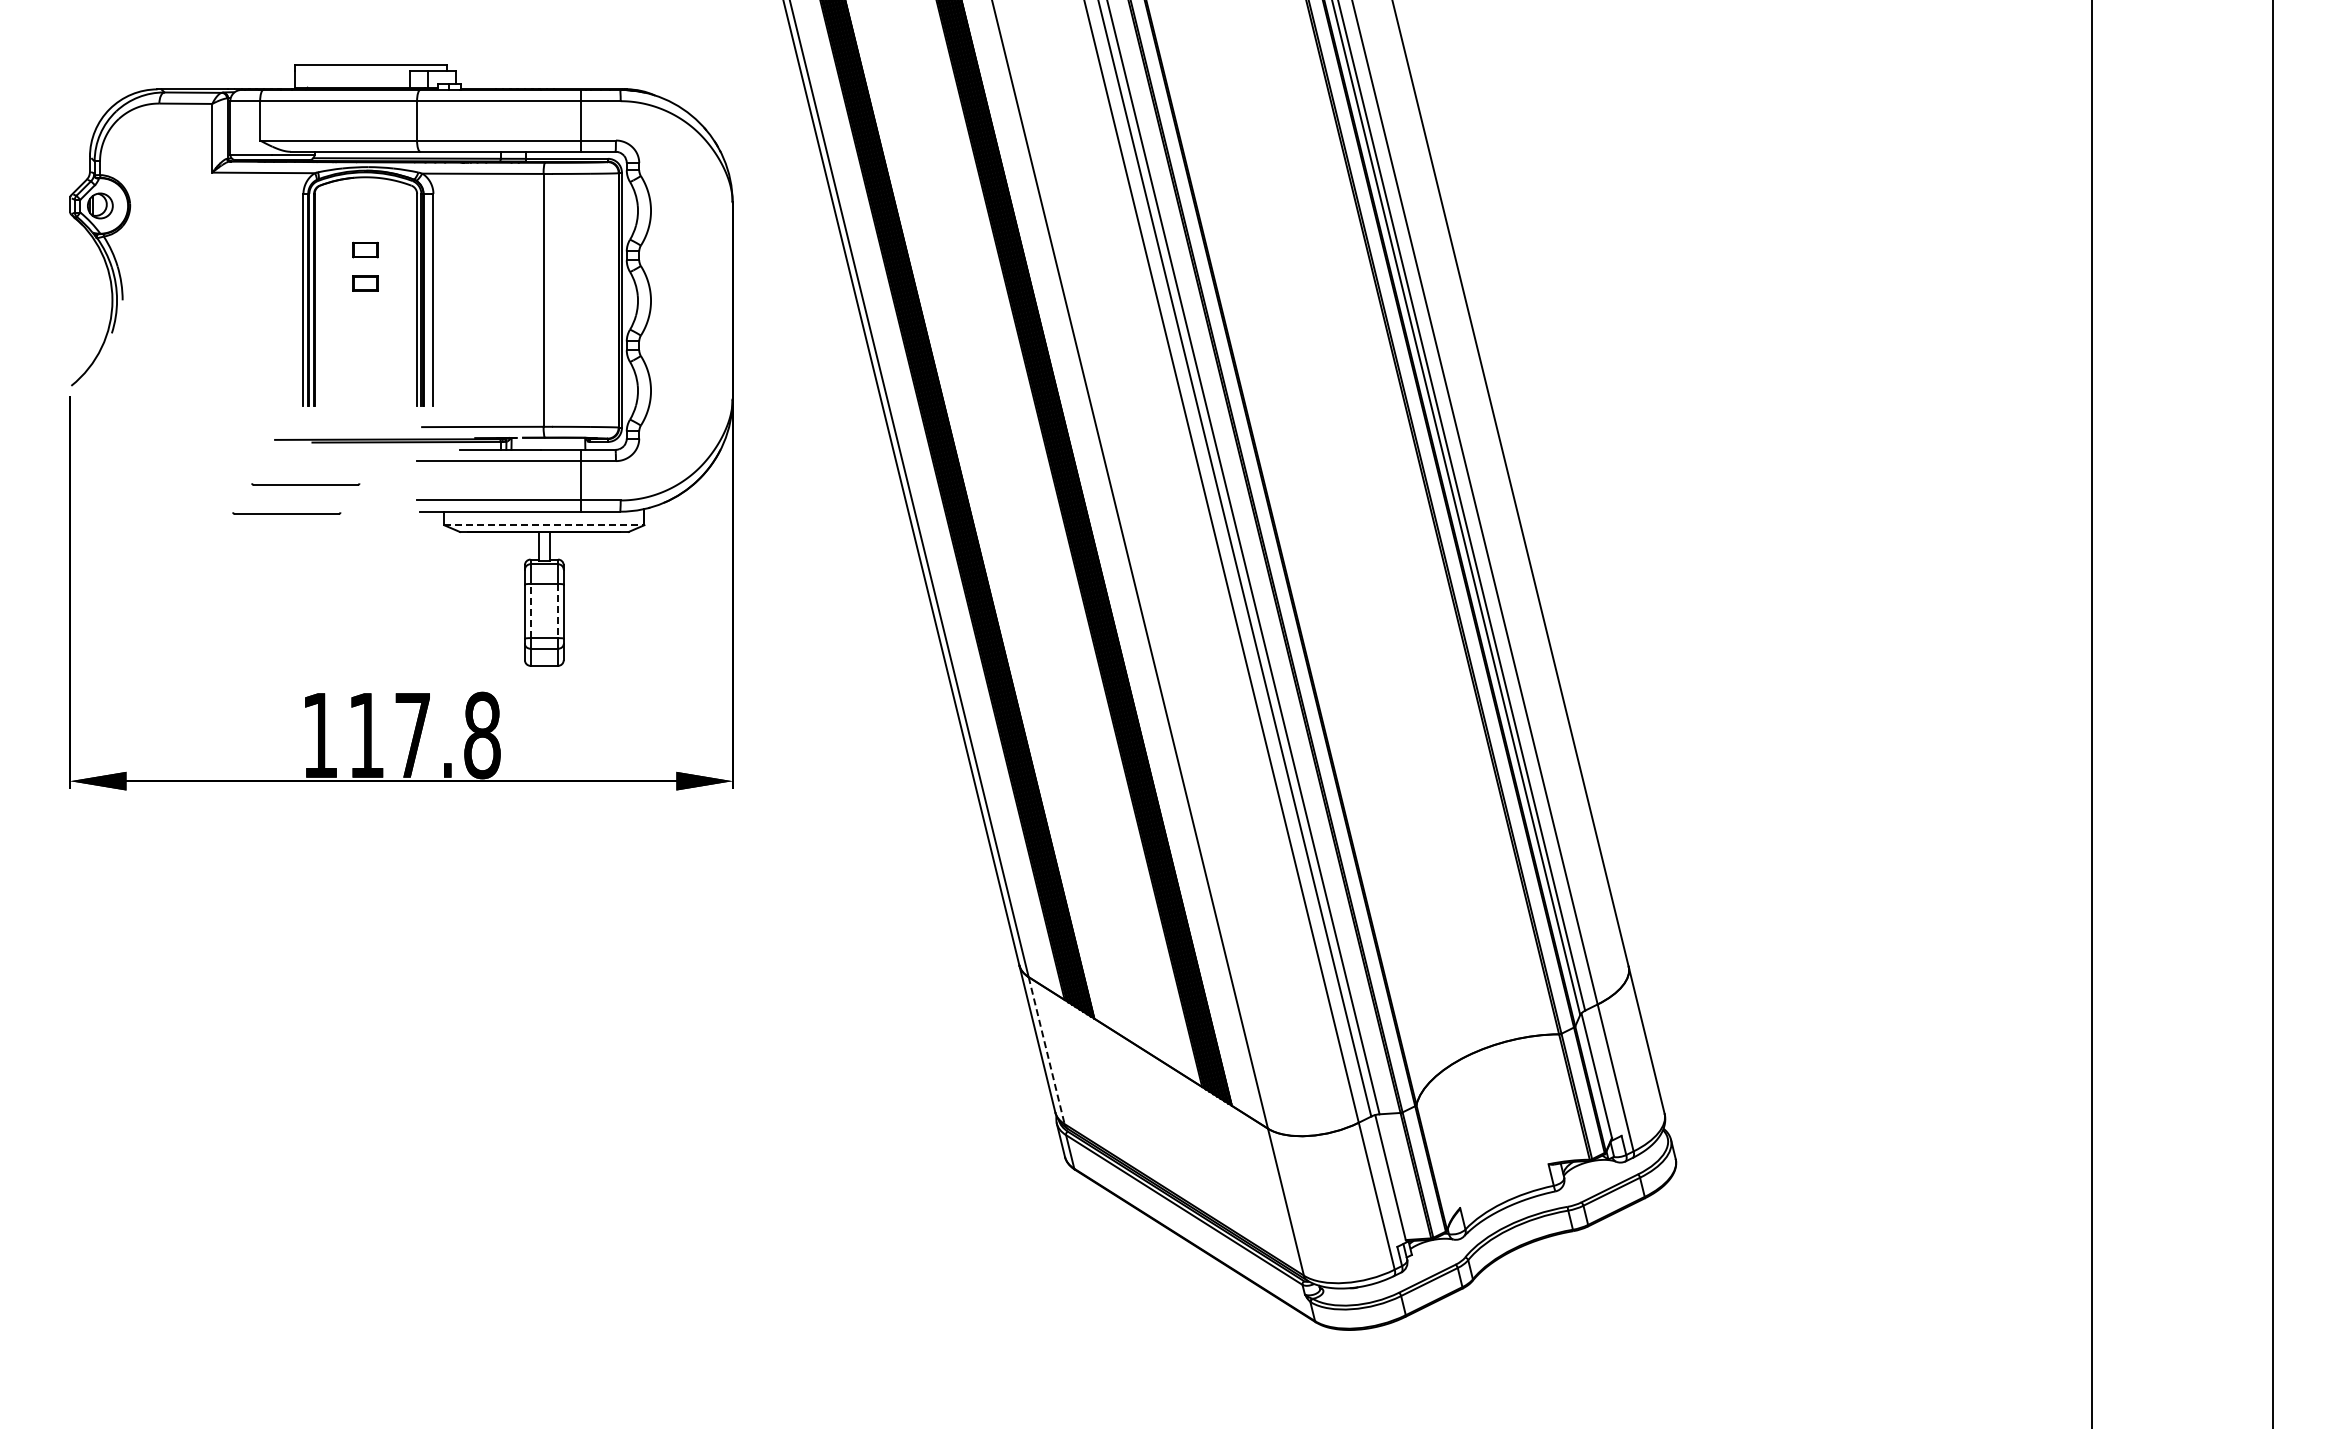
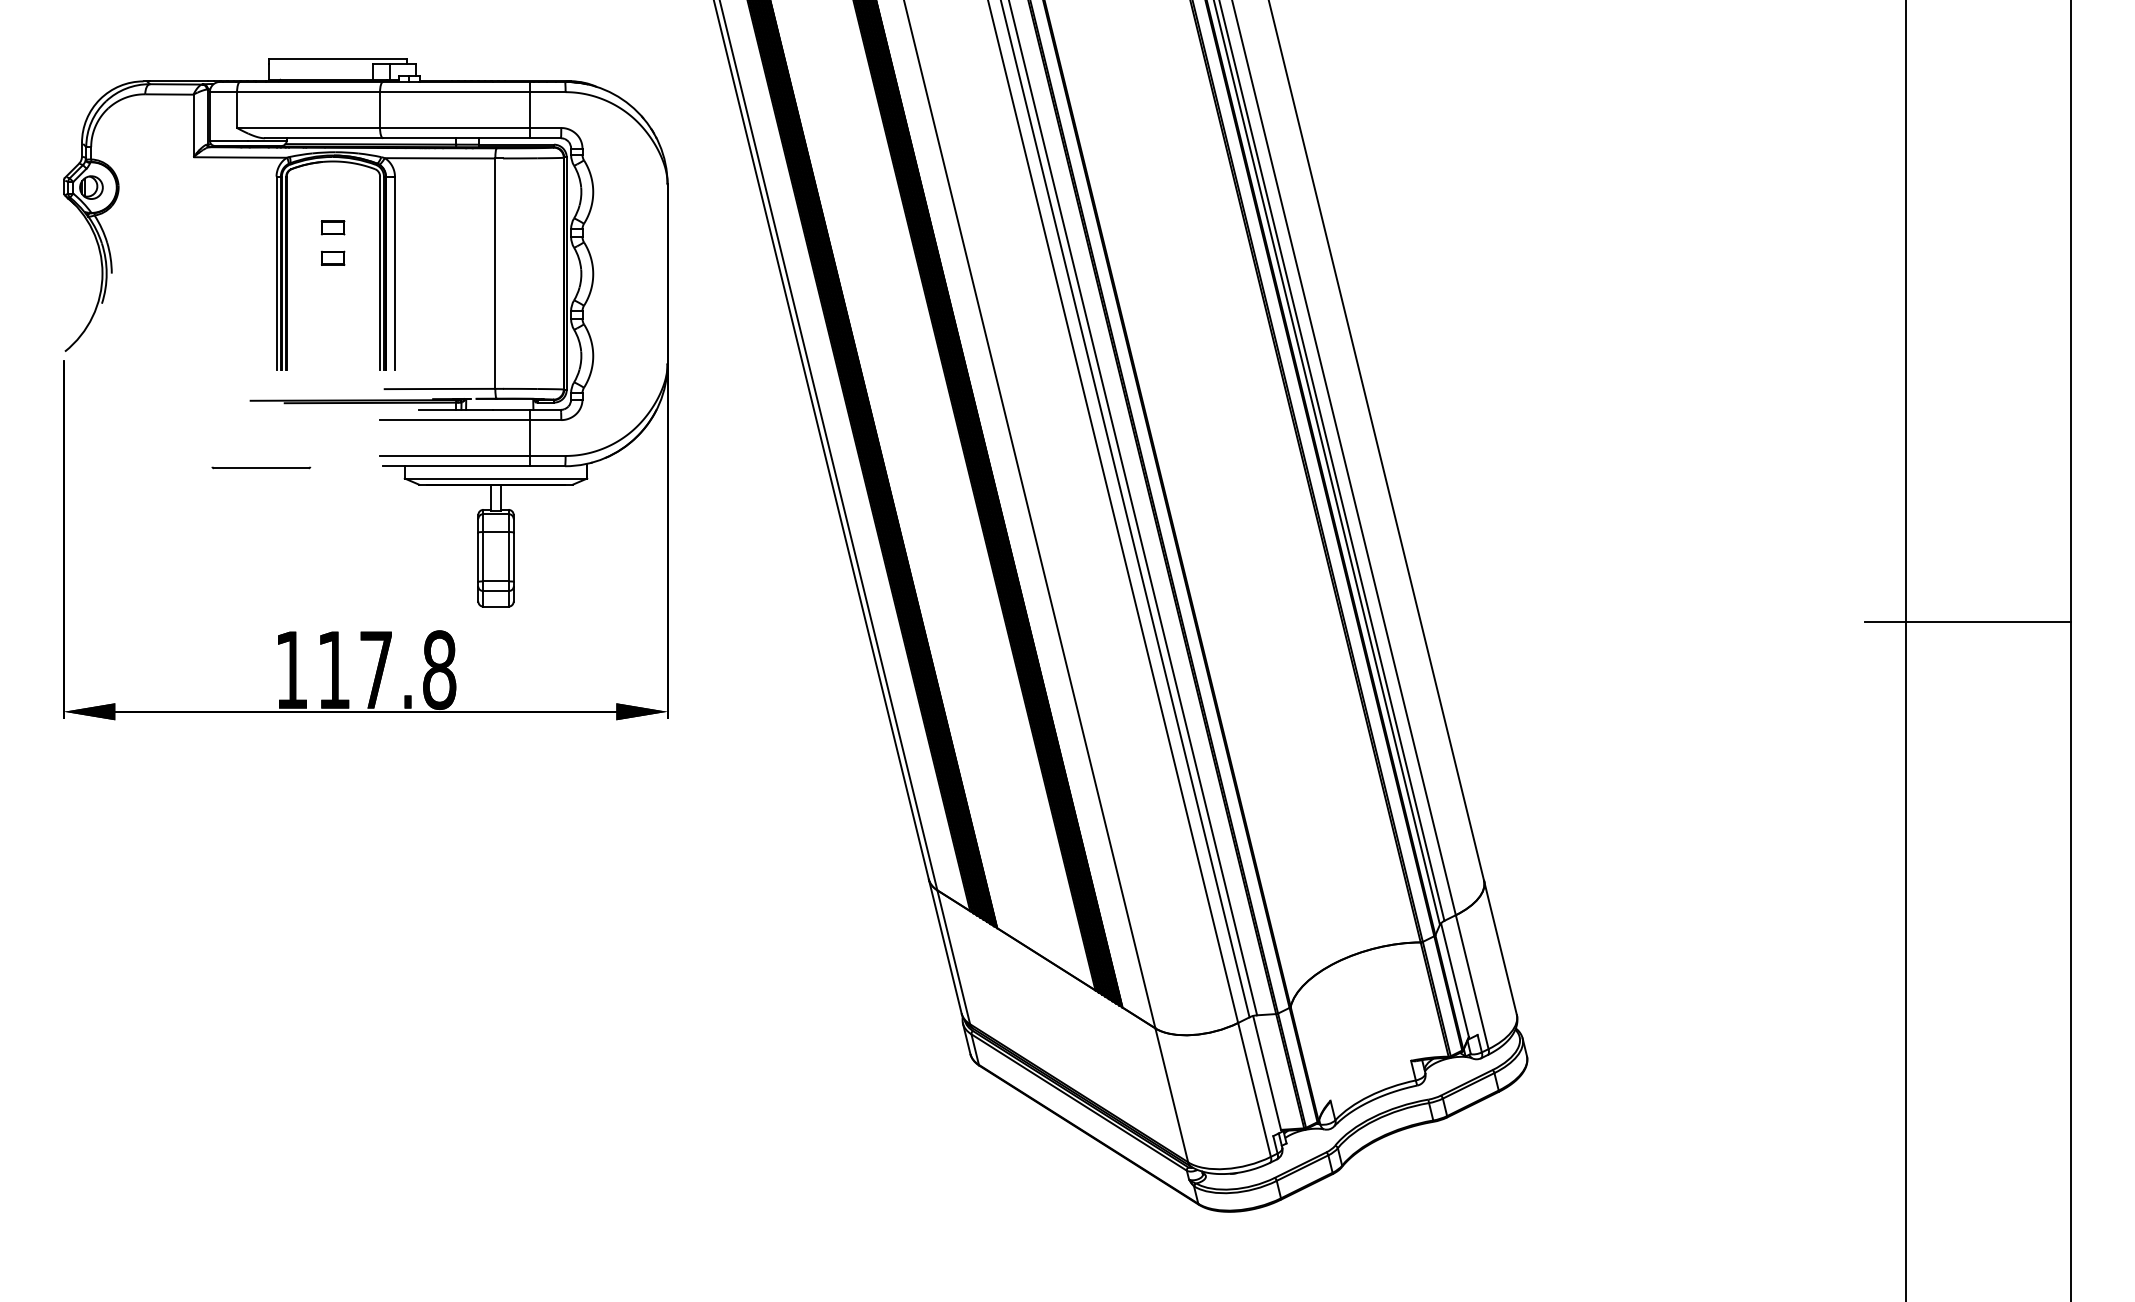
line: (305, 484) -> (278, 441), removed
line: (544, 525) -> (496, 478), dashed -> solid
line: (530, 610) -> (483, 556), dashed -> solid
line: (558, 611) -> (508, 557), dashed -> solid
line: (2159, 682) -> (1967, 621), added
line: (1046, 1050) -> (953, 957), dashed -> solid

